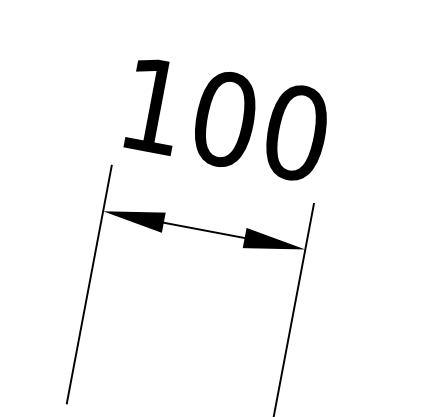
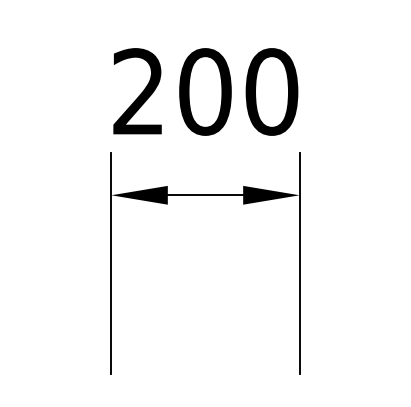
text: (152, 105) -> (137, 91), 100 -> 200

